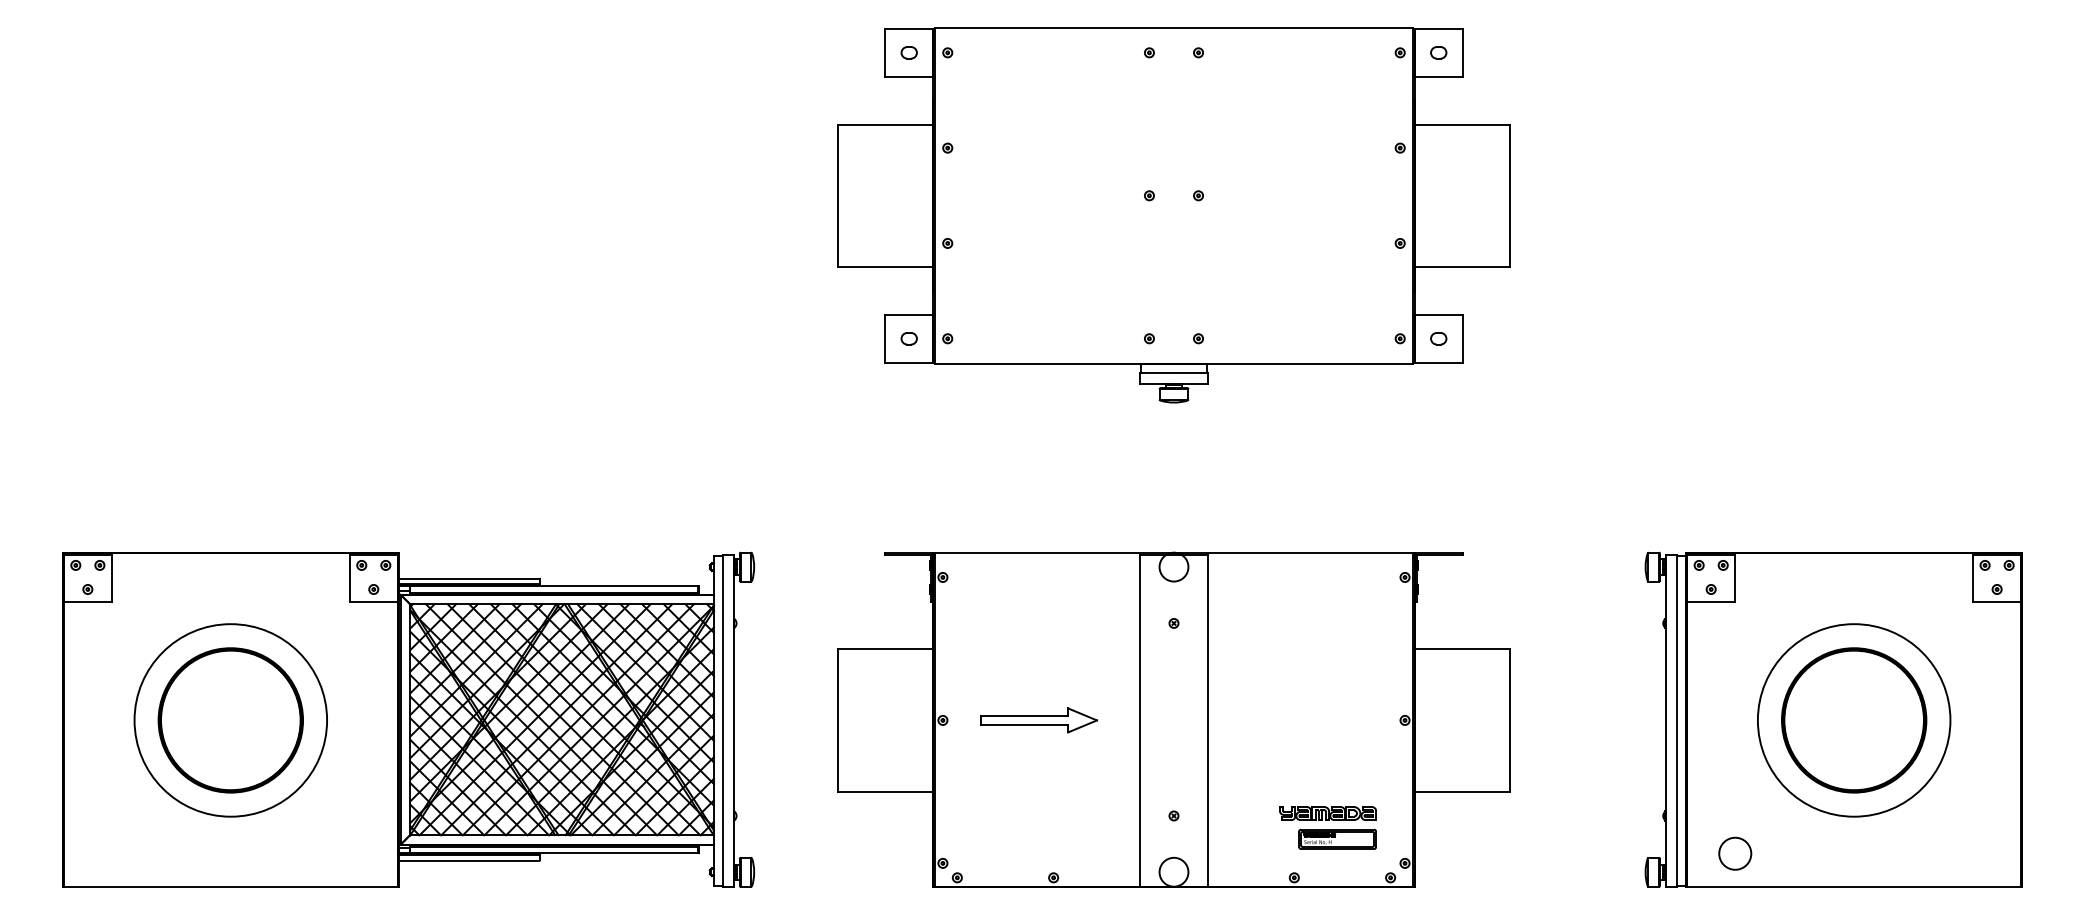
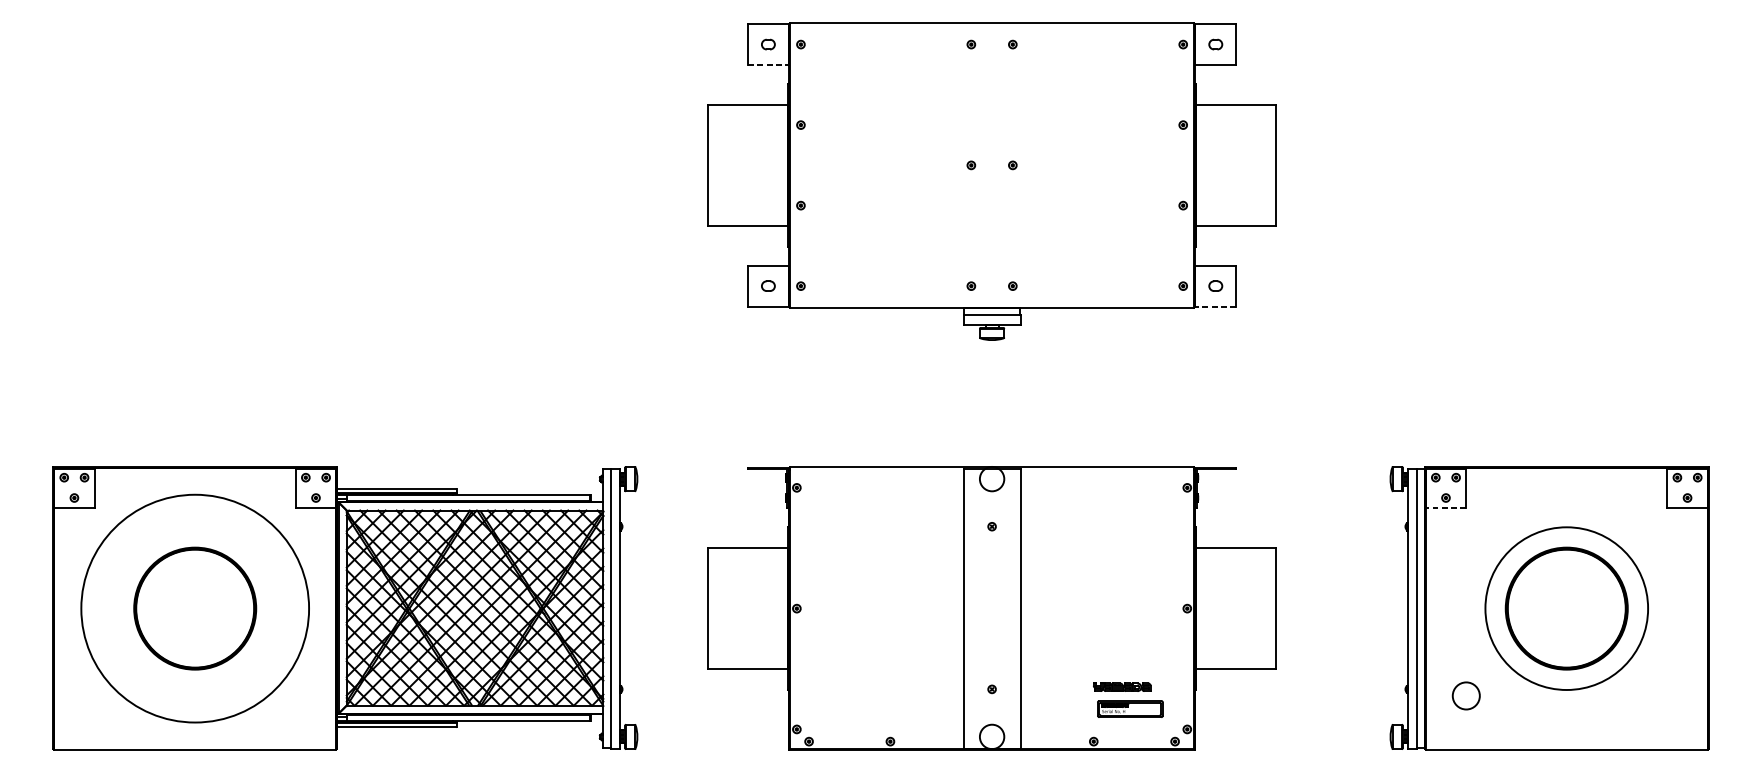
line: (909, 76) -> (768, 64), solid -> dashed
line: (1438, 362) -> (1215, 306), solid -> dashed
line: (1710, 601) -> (1445, 508), solid -> dashed
circle: (230, 720) -> (194, 608), size x1.4
part: (1039, 720) -> (878, 608), removed
part: (1327, 813) -> (1121, 687), size x0.7
circle: (1735, 853) -> (1466, 695), moved

